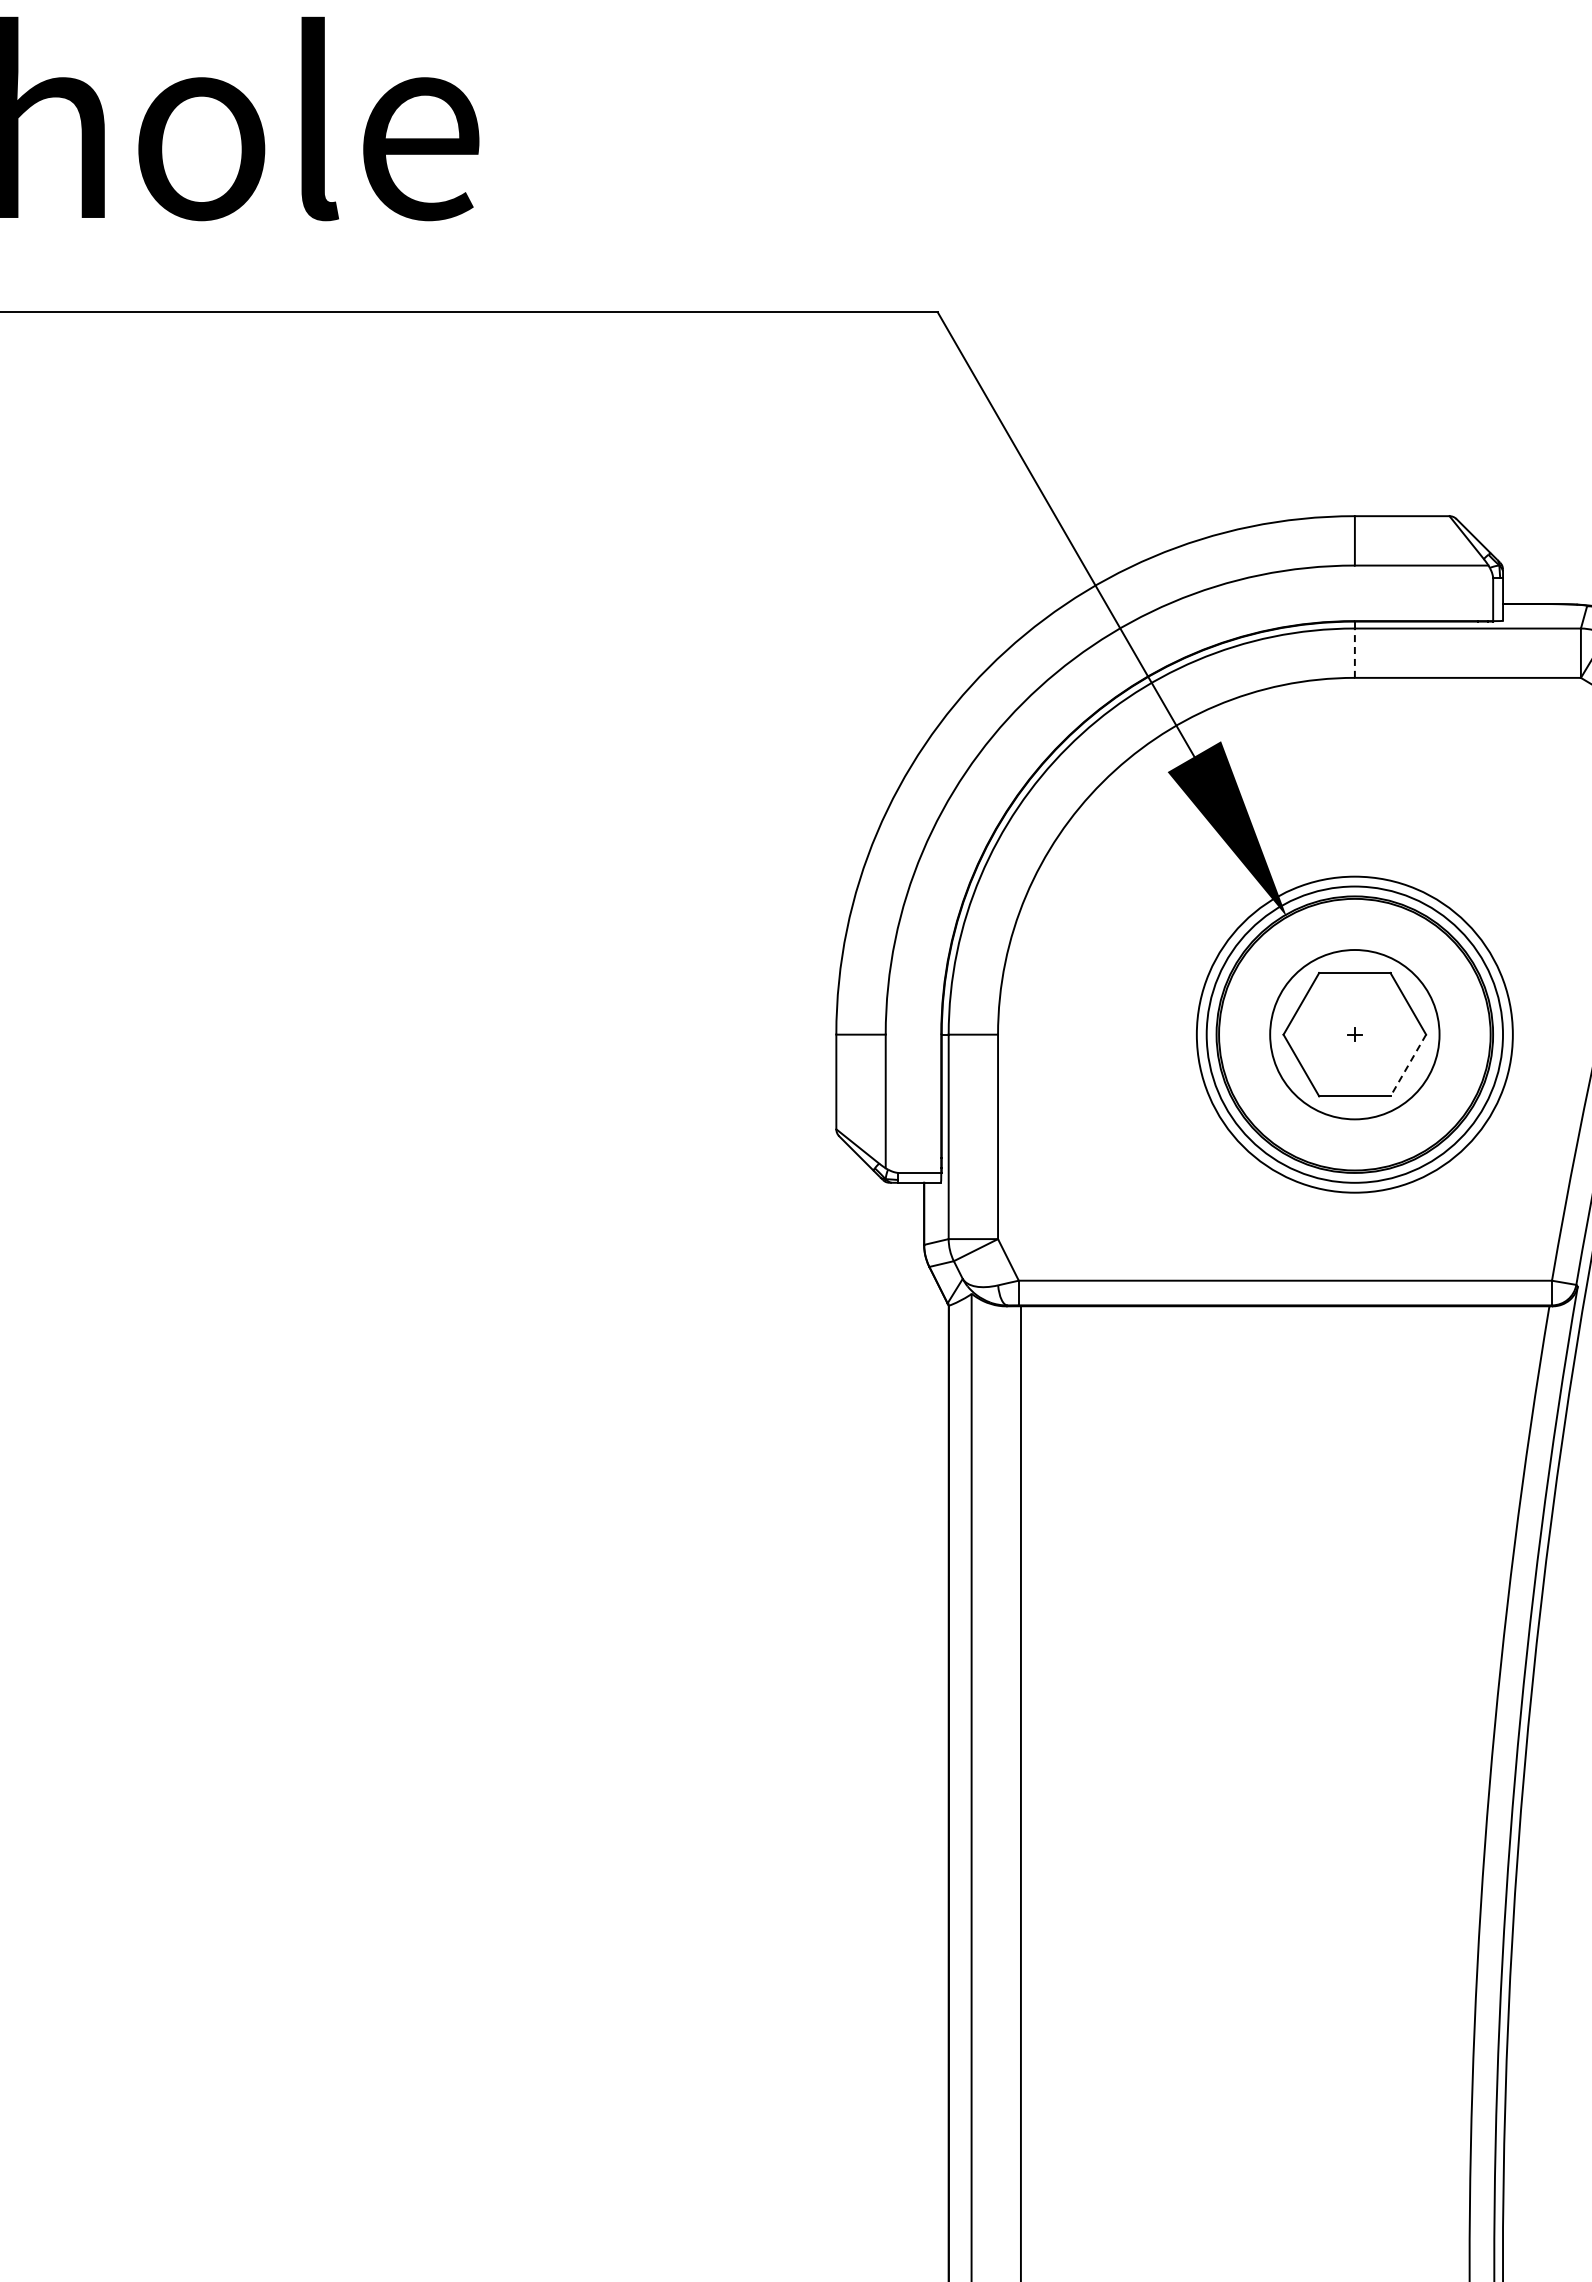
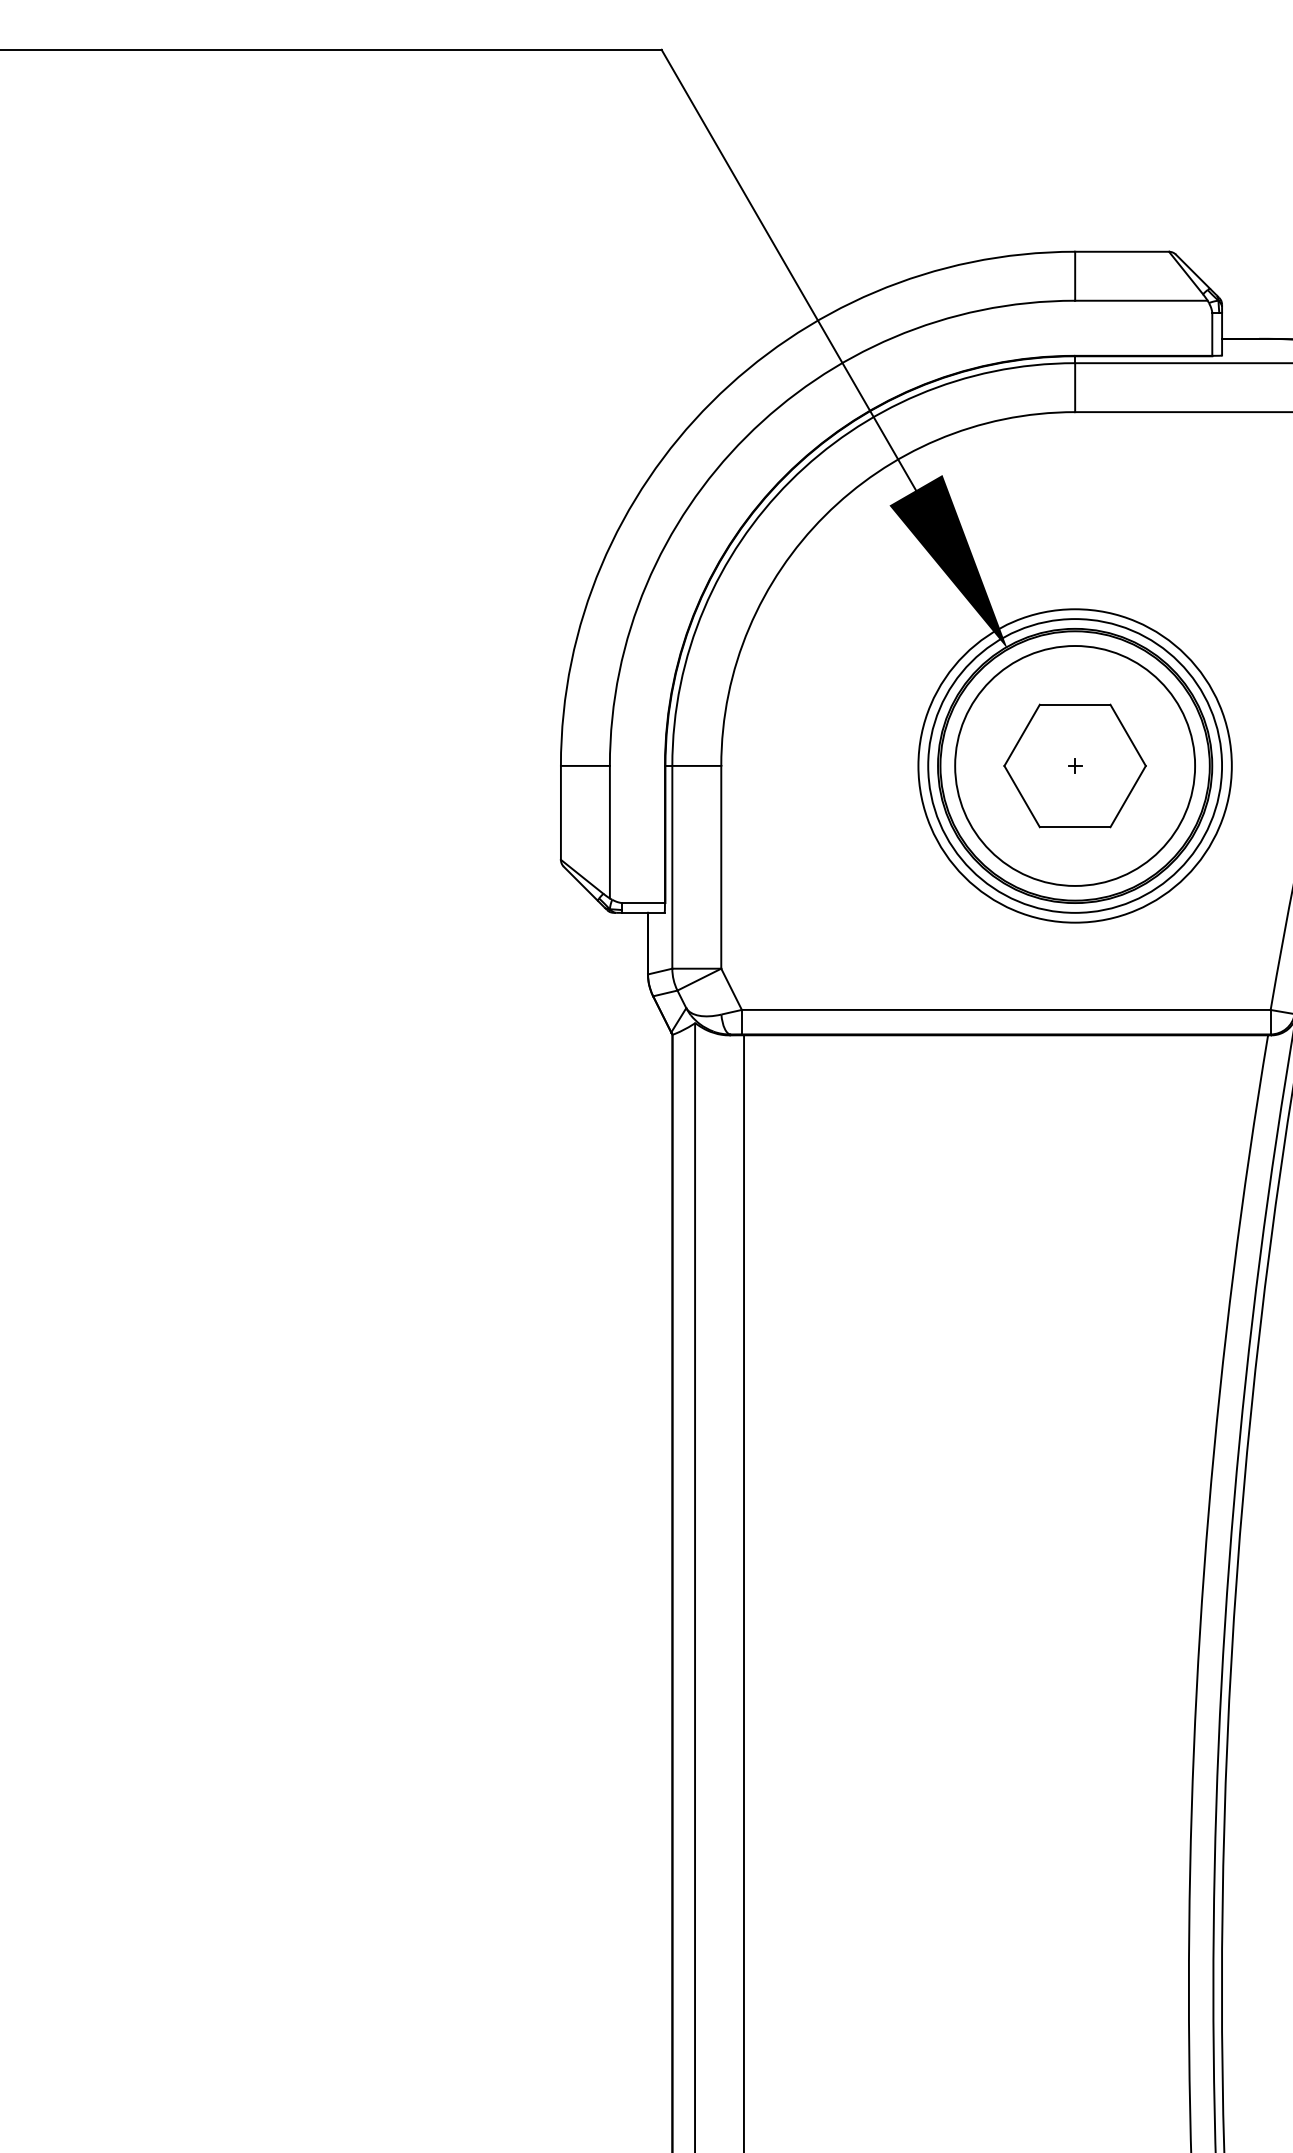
line: (1354, 653) -> (1074, 387), dashed -> solid
circle: (1354, 1034) -> (1074, 765), size x1.43
line: (1408, 1065) -> (1128, 796), dashed -> solid

